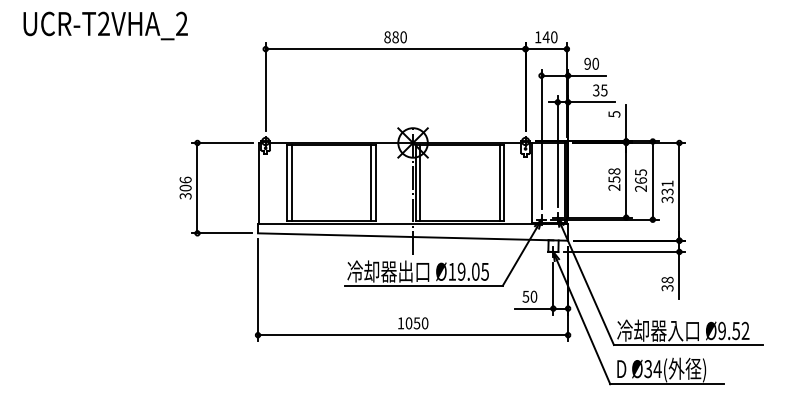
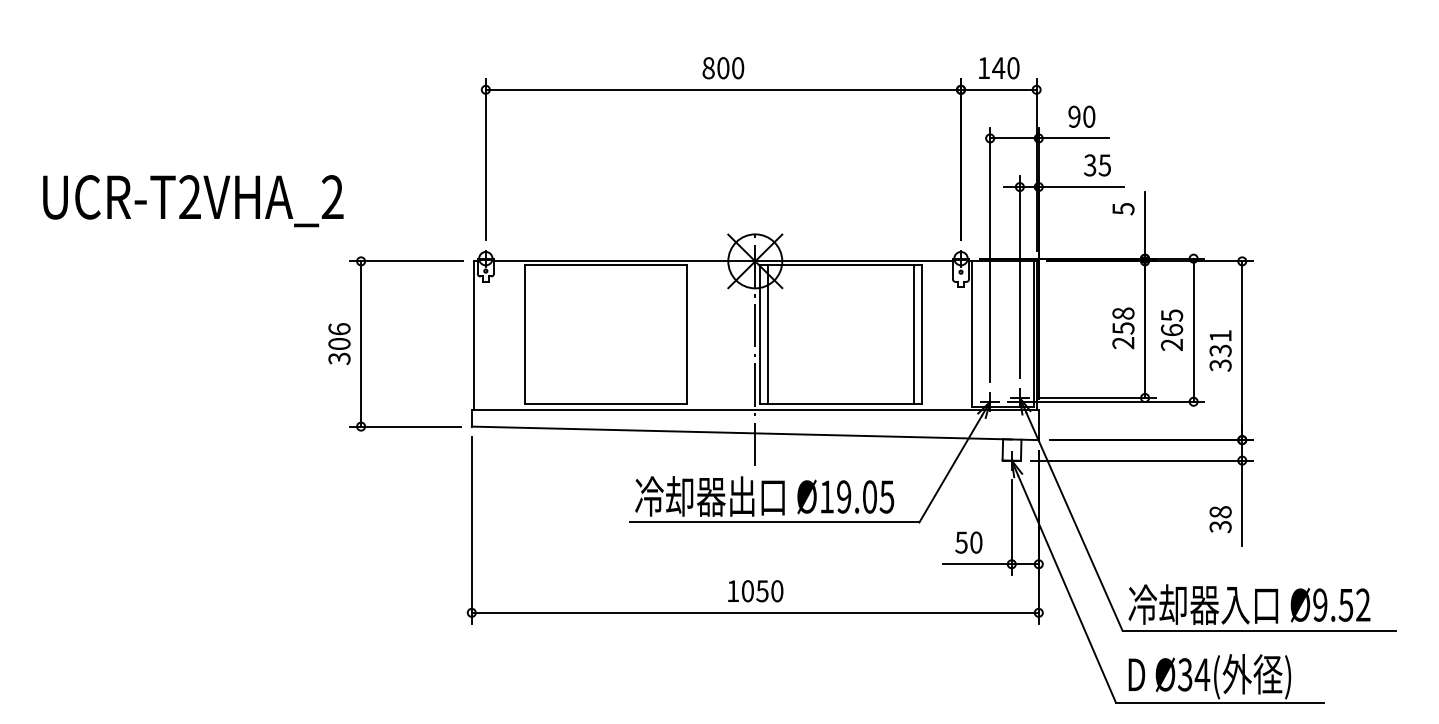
text: (105, 25) -> (192, 200), moved
text: (395, 37) -> (723, 68), 880 -> 800
line: (291, 183) -> (533, 335), removed
line: (371, 183) -> (679, 335), removed

